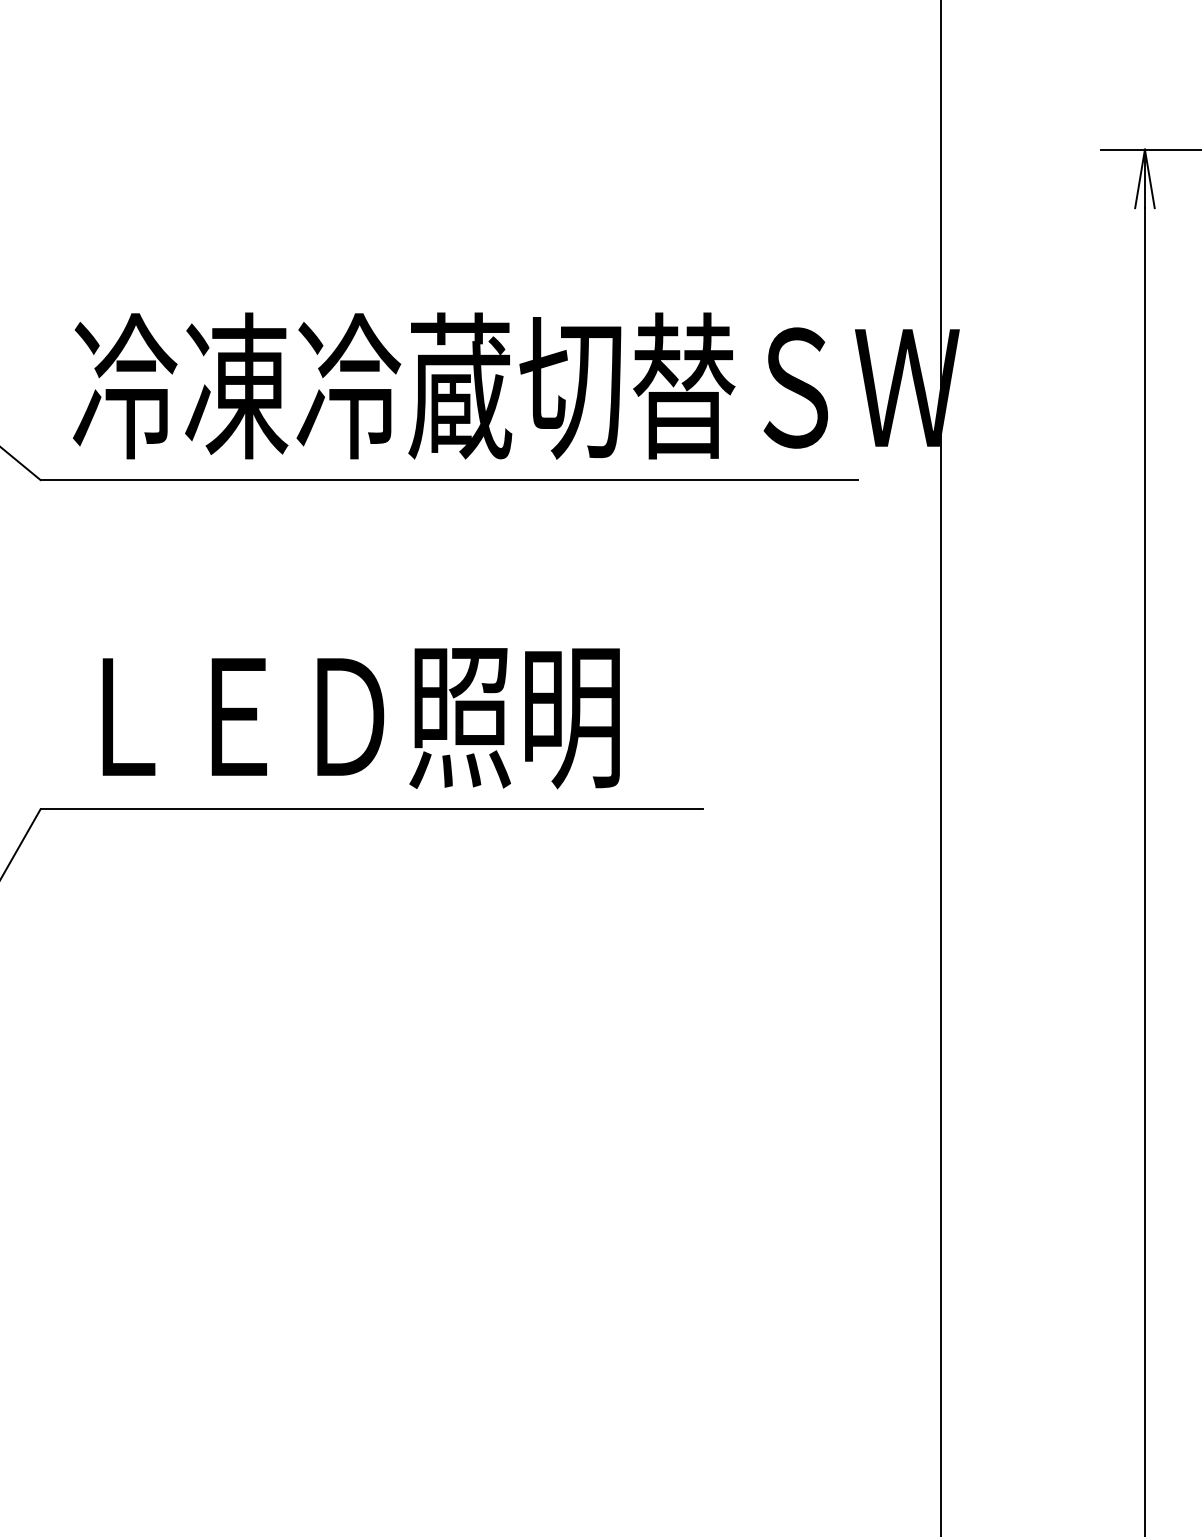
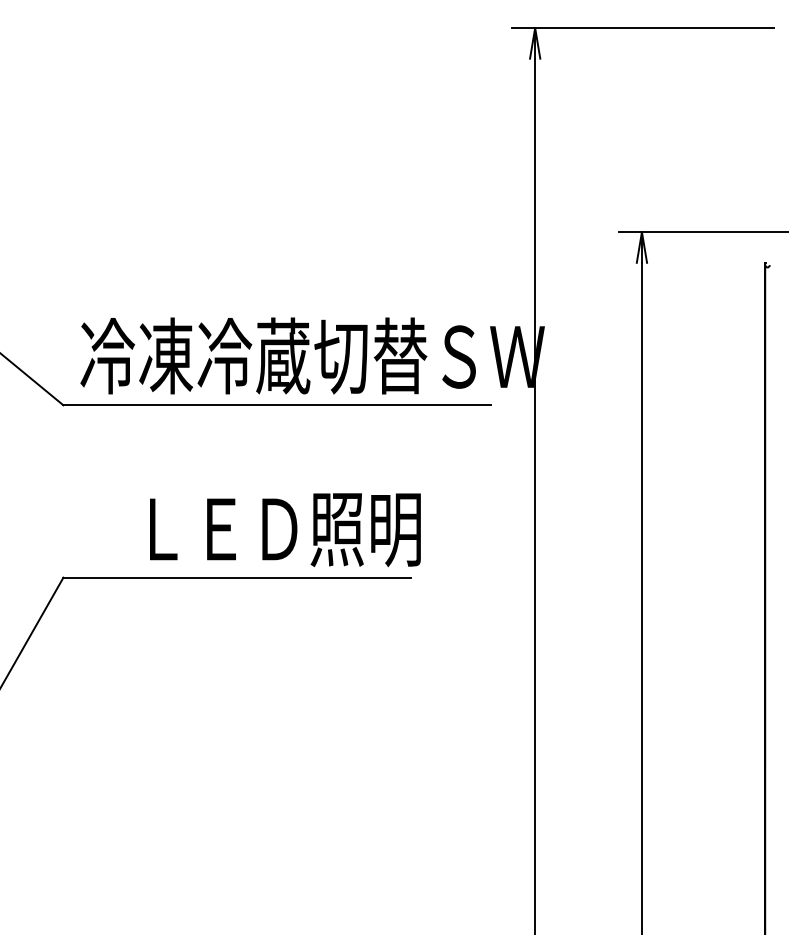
text: (361, 719) -> (285, 530), moved

